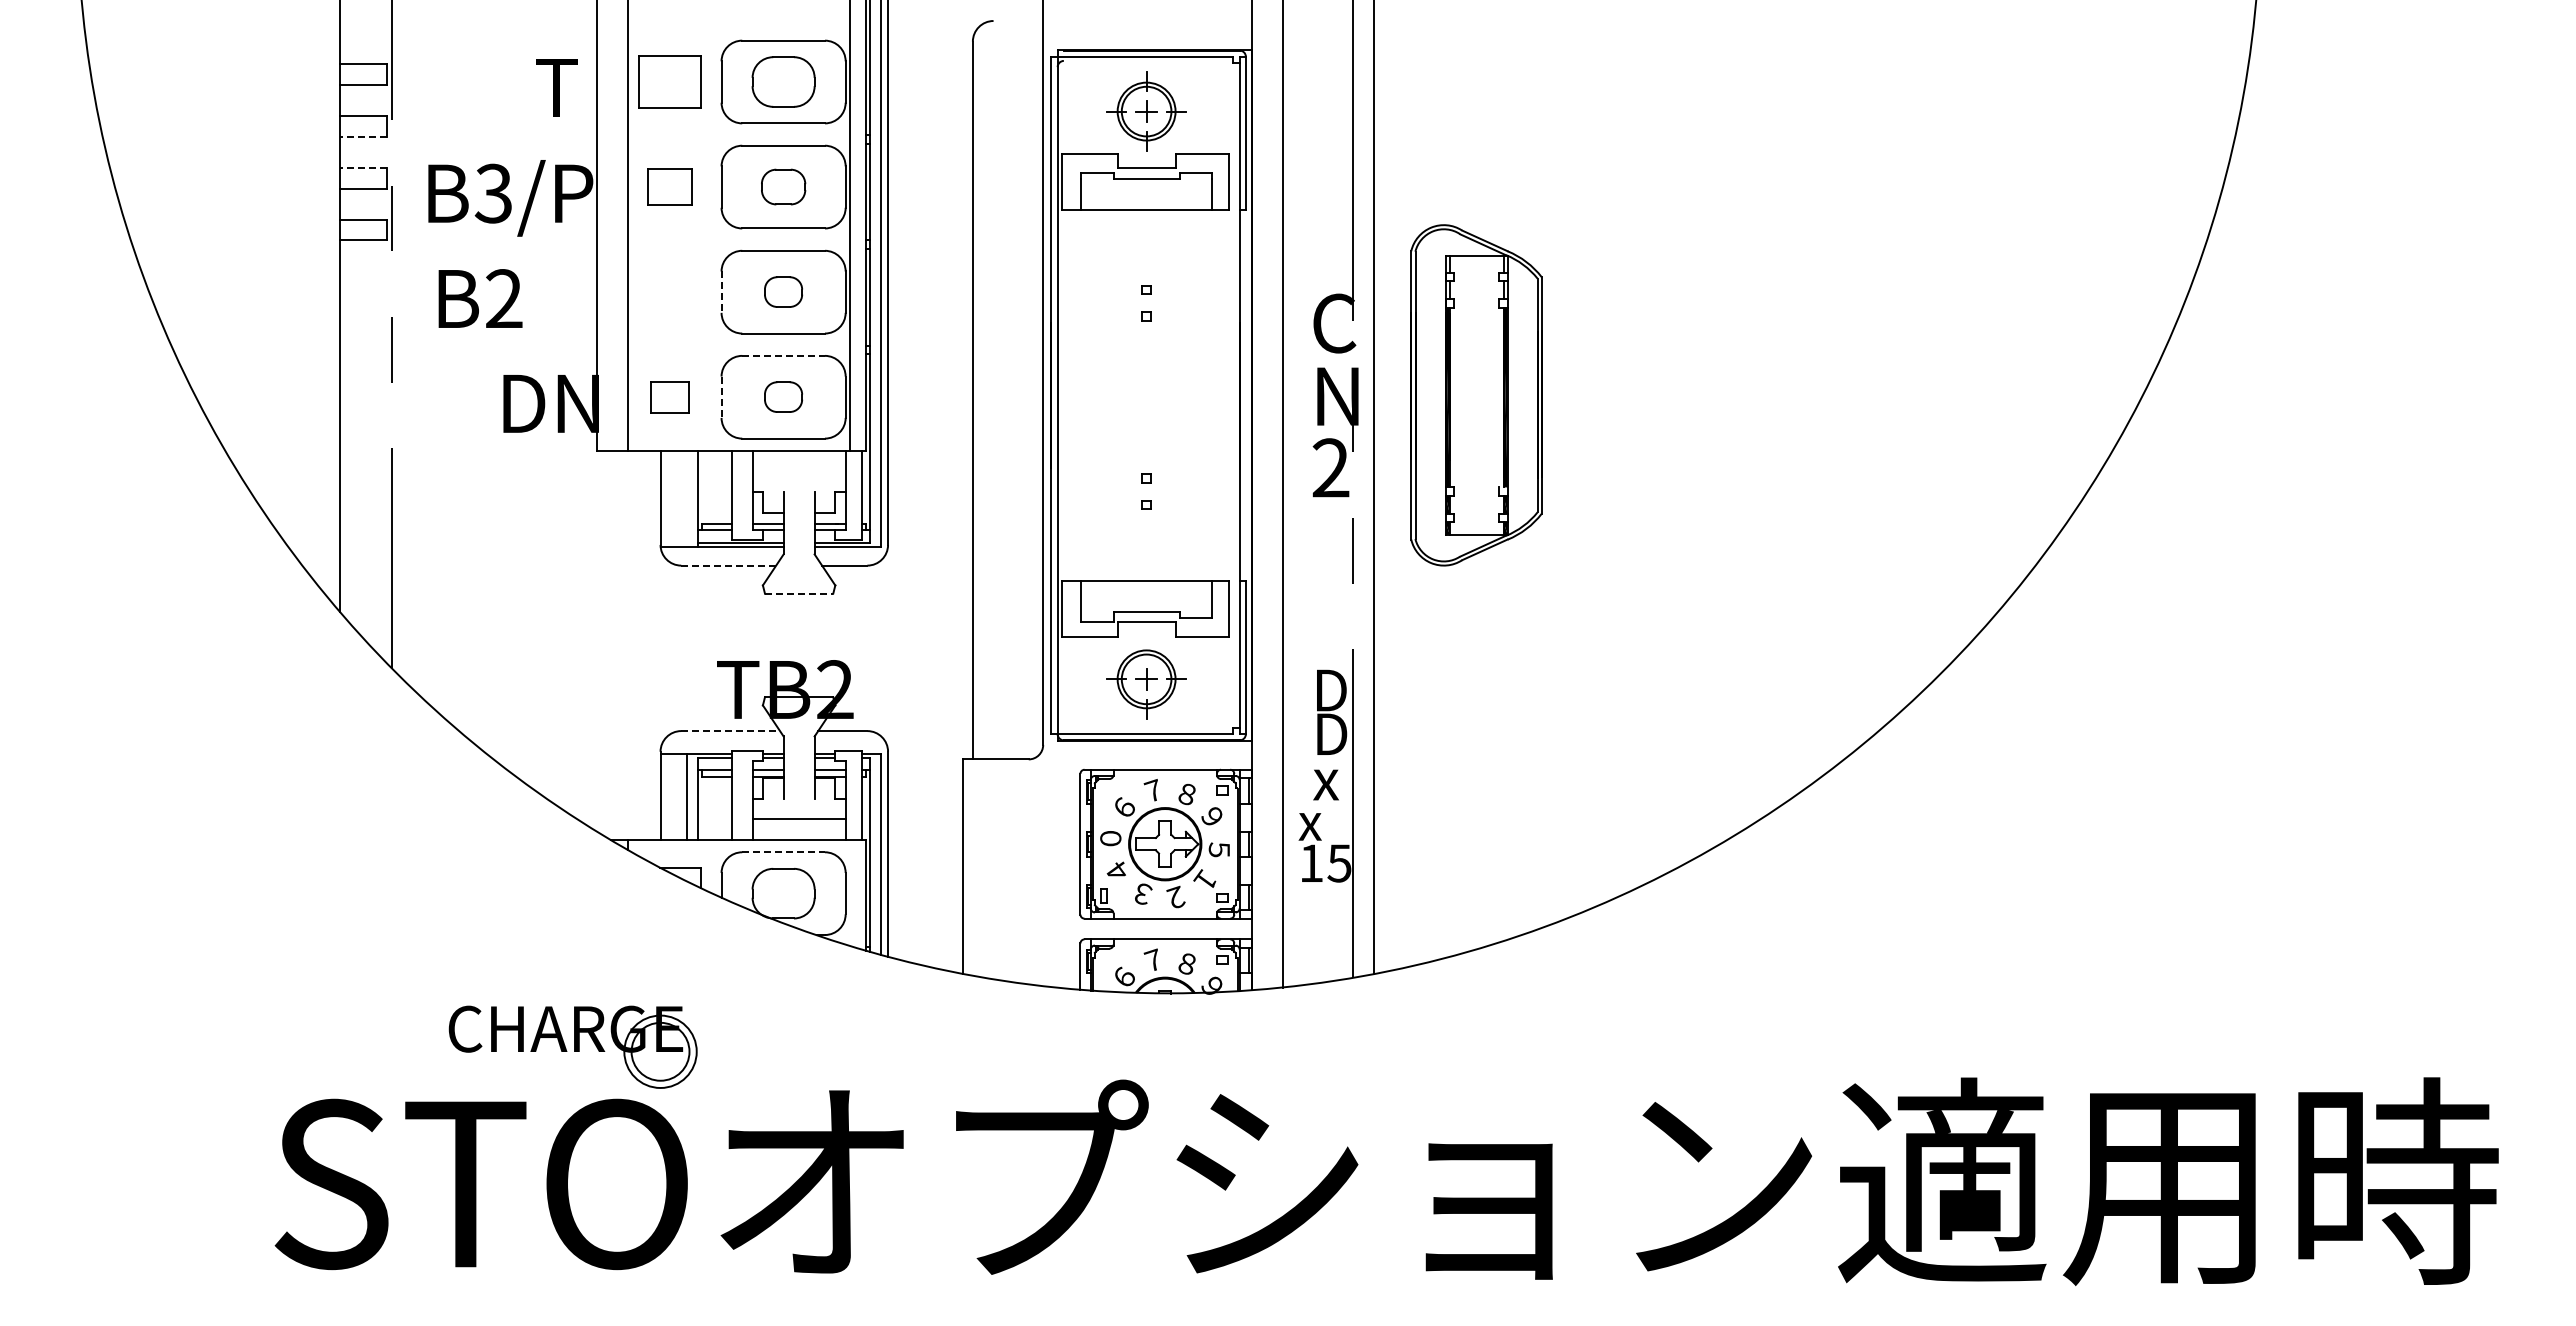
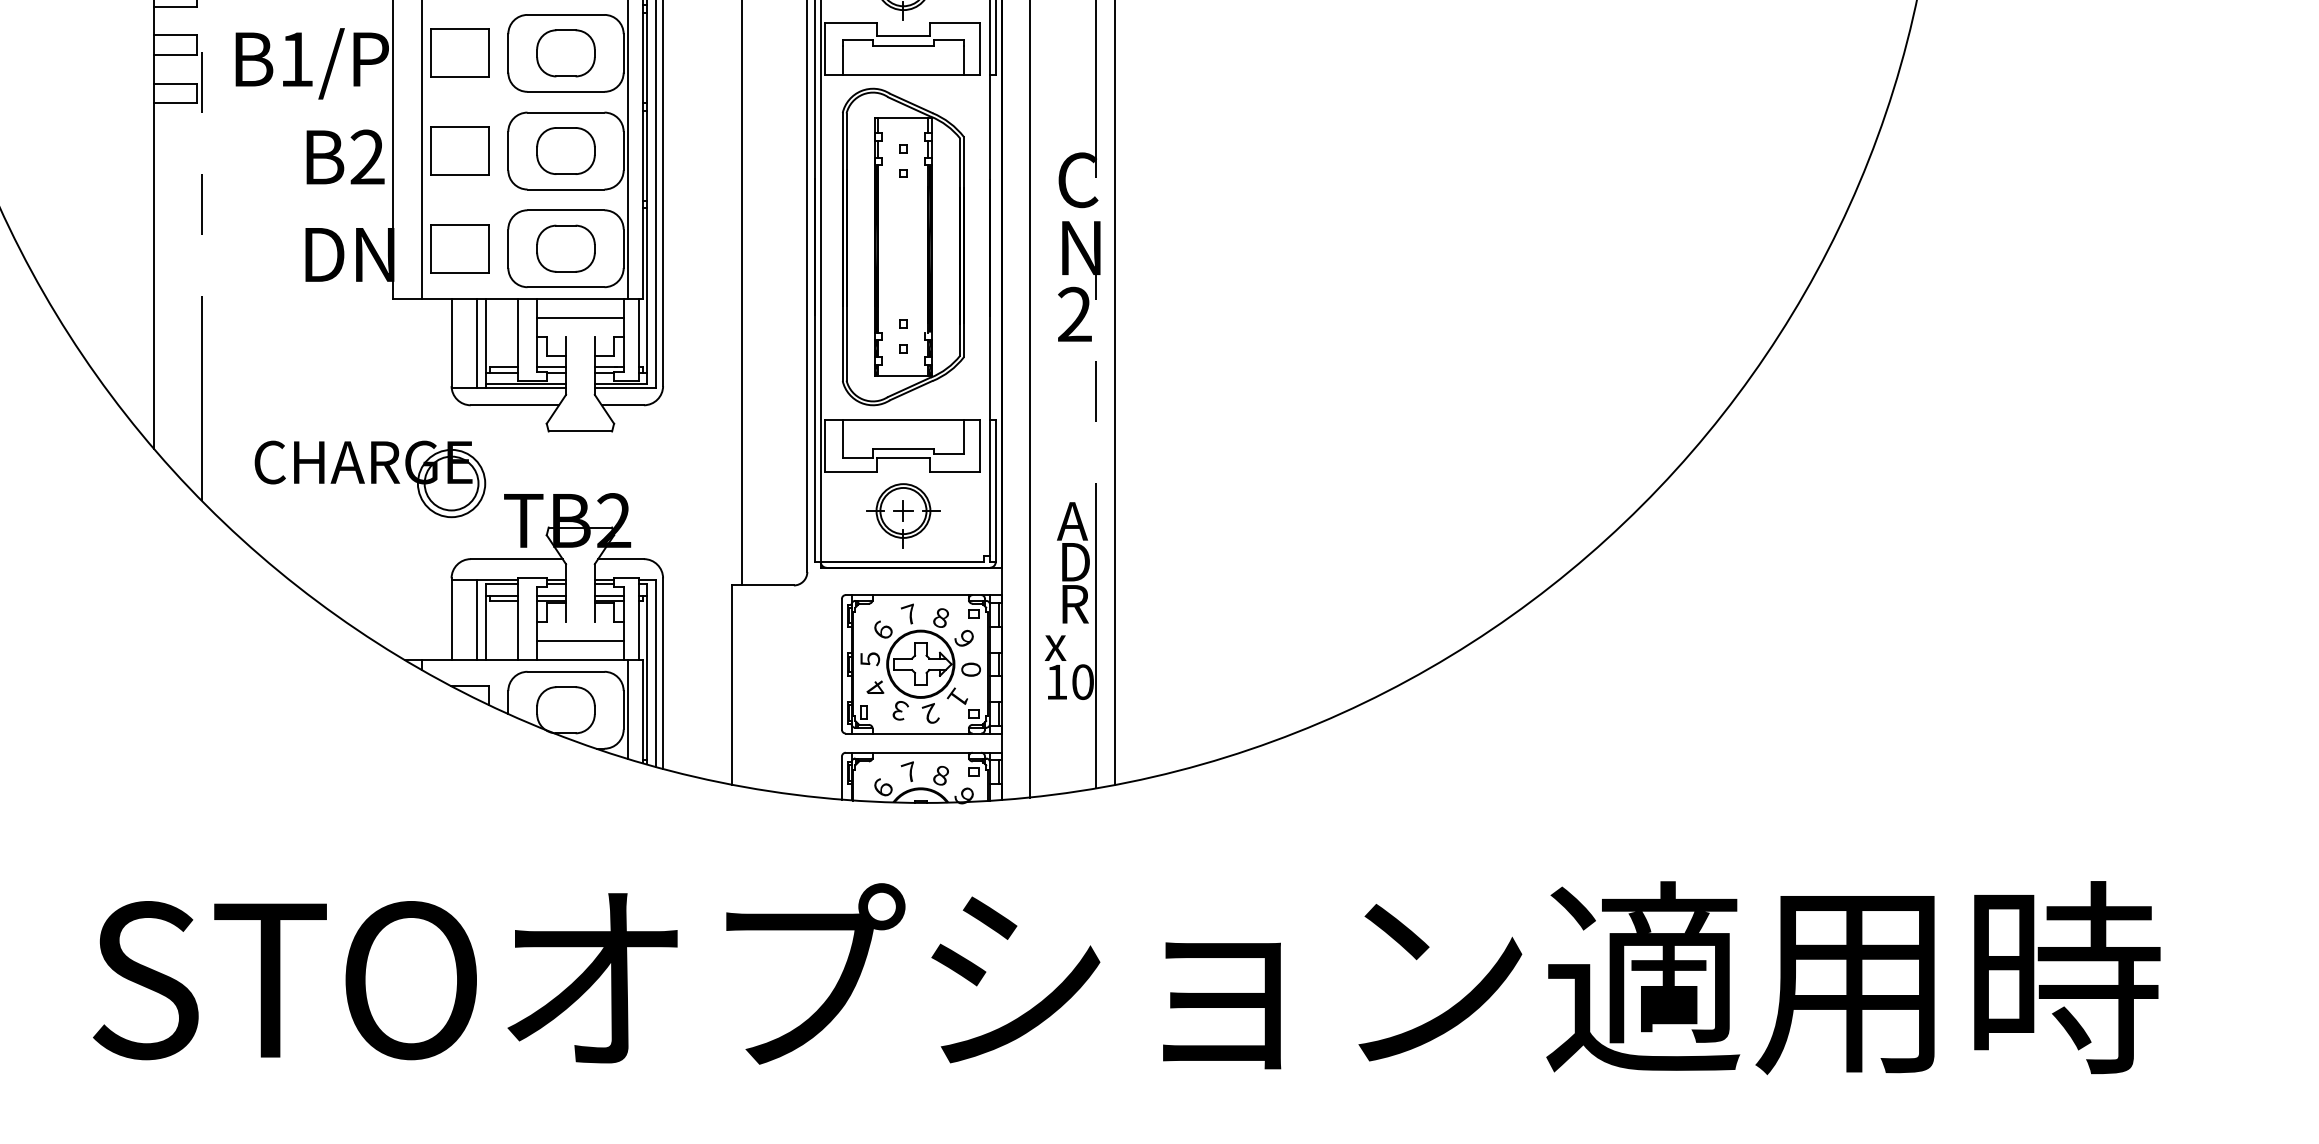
line: (362, 136) -> (174, 6), dashed -> solid
line: (362, 167) -> (174, 35), dashed -> solid
part: (669, 186) -> (459, 52), size x1.43
part: (783, 186) -> (565, 52), size x1.43
text: (492, 193) -> (295, 59), B3/P -> B1/P
part: (669, 291) -> (459, 150), added
part: (783, 291) -> (565, 150), size x1.67
line: (721, 292) -> (508, 151), dashed -> solid
text: (480, 298) -> (345, 156), moved
line: (784, 355) -> (566, 209), dashed -> solid
part: (1476, 395) -> (903, 247), moved
part: (669, 396) -> (459, 248), size x1.67
part: (783, 396) -> (565, 248), size x1.67
line: (721, 397) -> (508, 248), dashed -> solid
line: (798, 471) -> (579, 317), added
line: (687, 498) -> (476, 342), added
line: (729, 565) -> (515, 405), dashed -> solid
line: (799, 593) -> (580, 431), dashed -> solid
text: (1328, 690) -> (1072, 521), D -> A
line: (731, 731) -> (517, 559), dashed -> solid
text: (1329, 779) -> (1073, 604), x -> R
text: (1110, 838) -> (869, 658), ０ -> ５
text: (1219, 849) -> (971, 669), ５ -> ０
line: (784, 852) -> (566, 672), dashed -> solid
text: (1339, 863) -> (1082, 682), 15 -> 10
line: (849, 892) -> (627, 709), added
part: (572, 1046) -> (369, 478), moved

